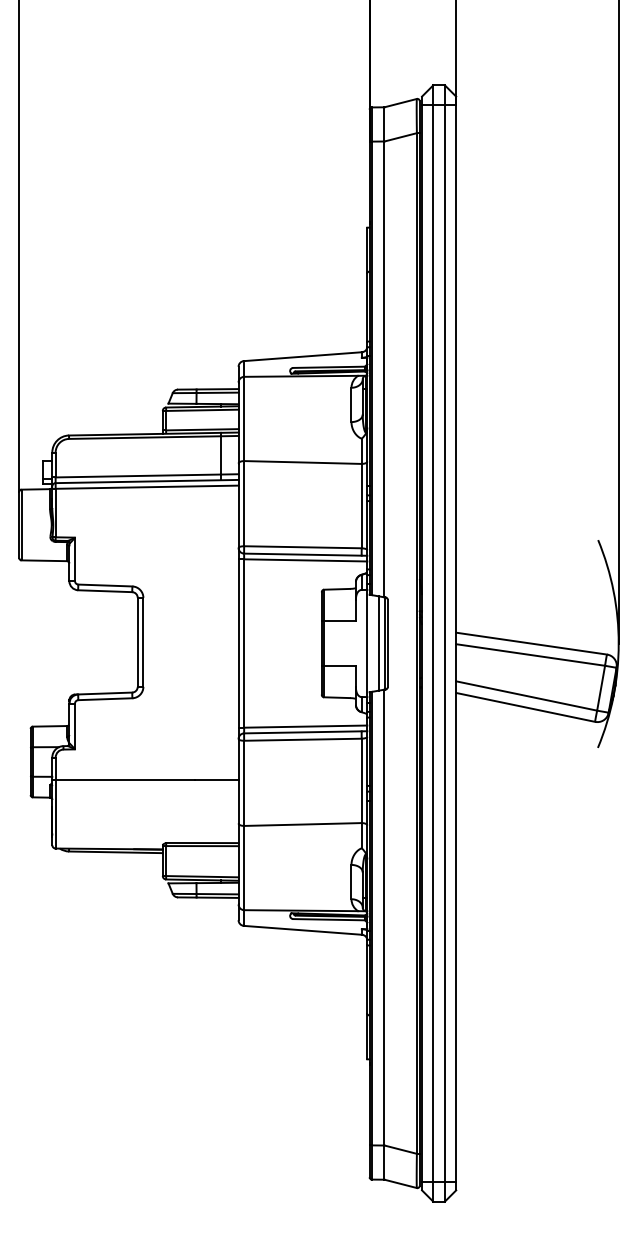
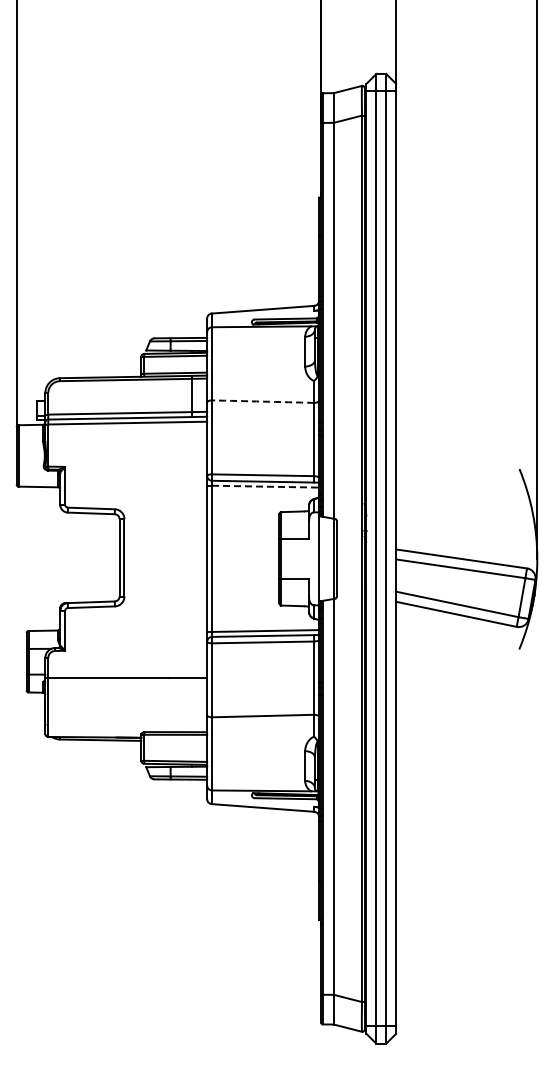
arc: (303, 462) -> (263, 401), solid -> dashed
line: (305, 560) -> (265, 486), solid -> dashed
line: (379, 643) -> (329, 558), removed

